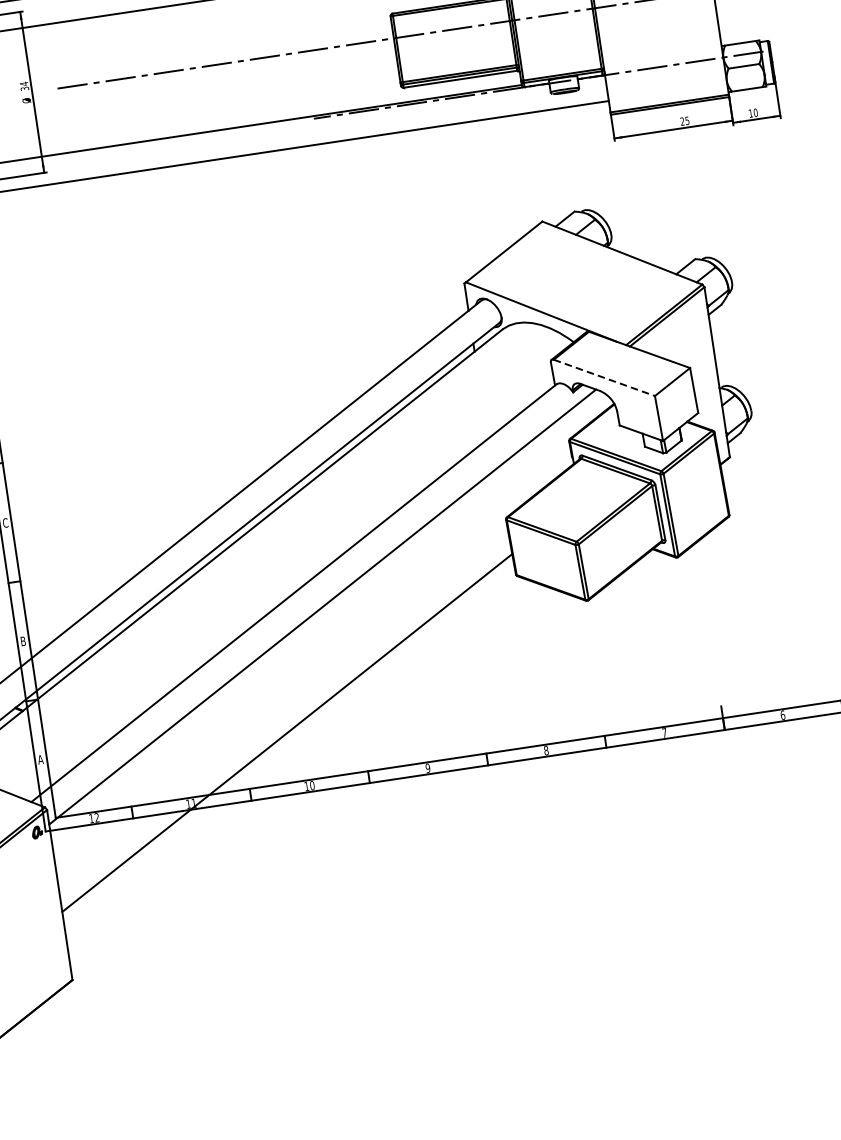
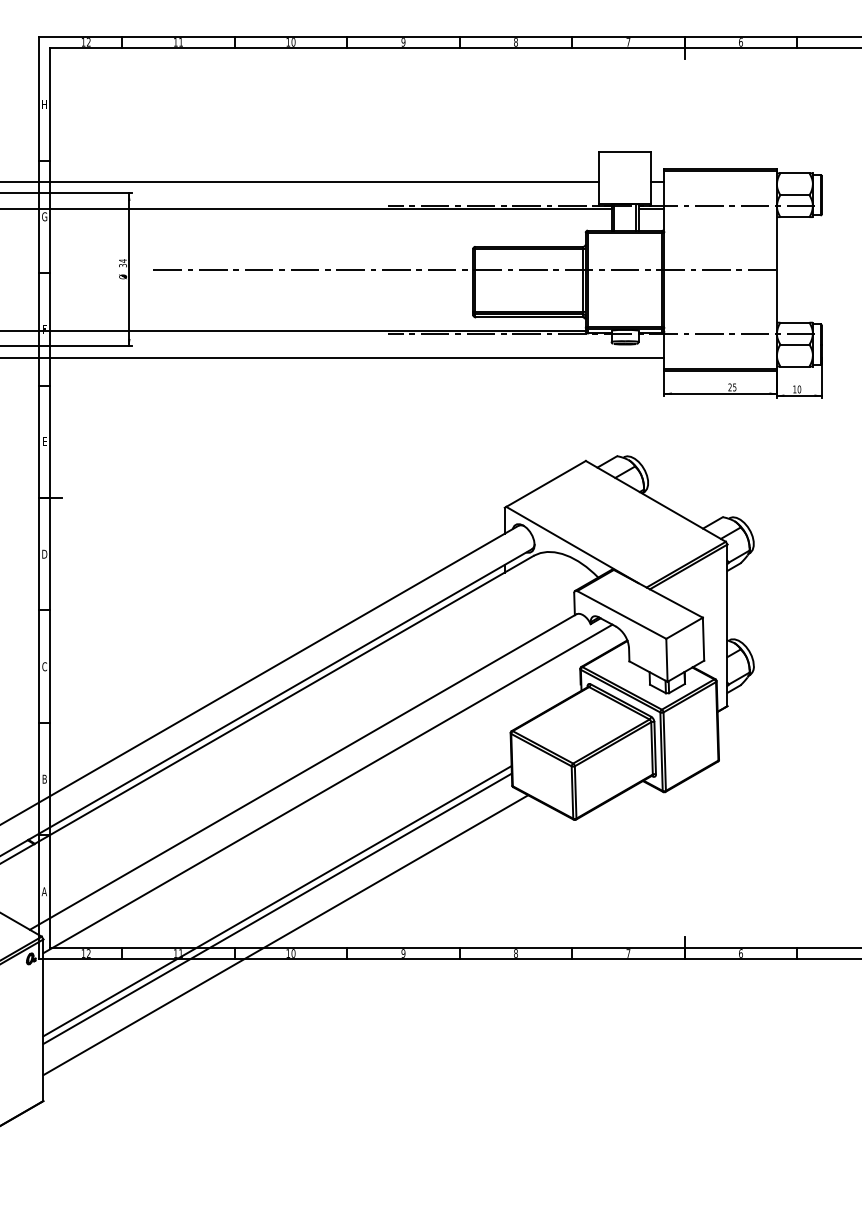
line: (603, 377) -> (621, 614), dashed -> solid
line: (288, 740) -> (277, 908), added
line: (301, 767) -> (285, 935), added

